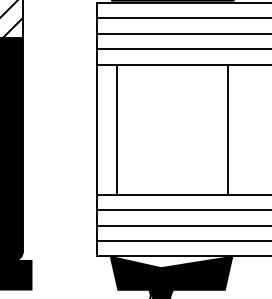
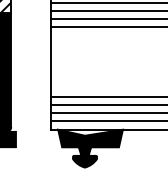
line: (116, 128) -> (61, 61), removed
line: (227, 128) -> (120, 61), removed

